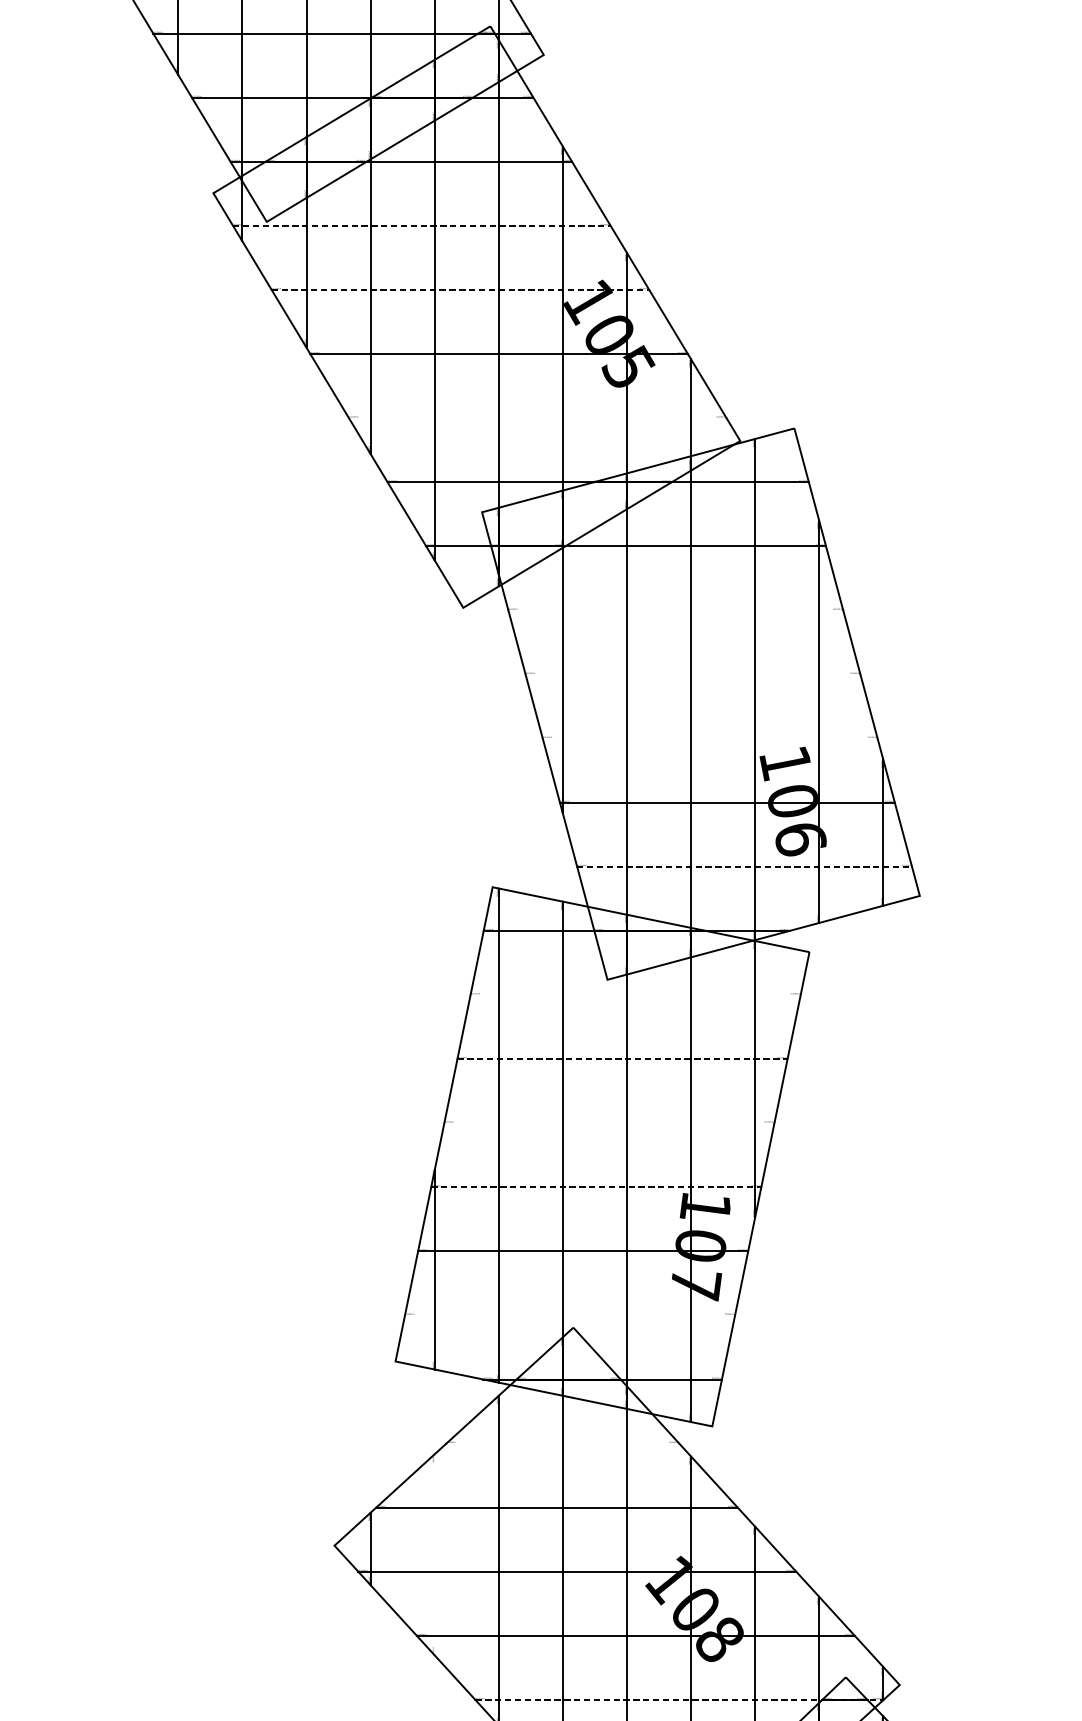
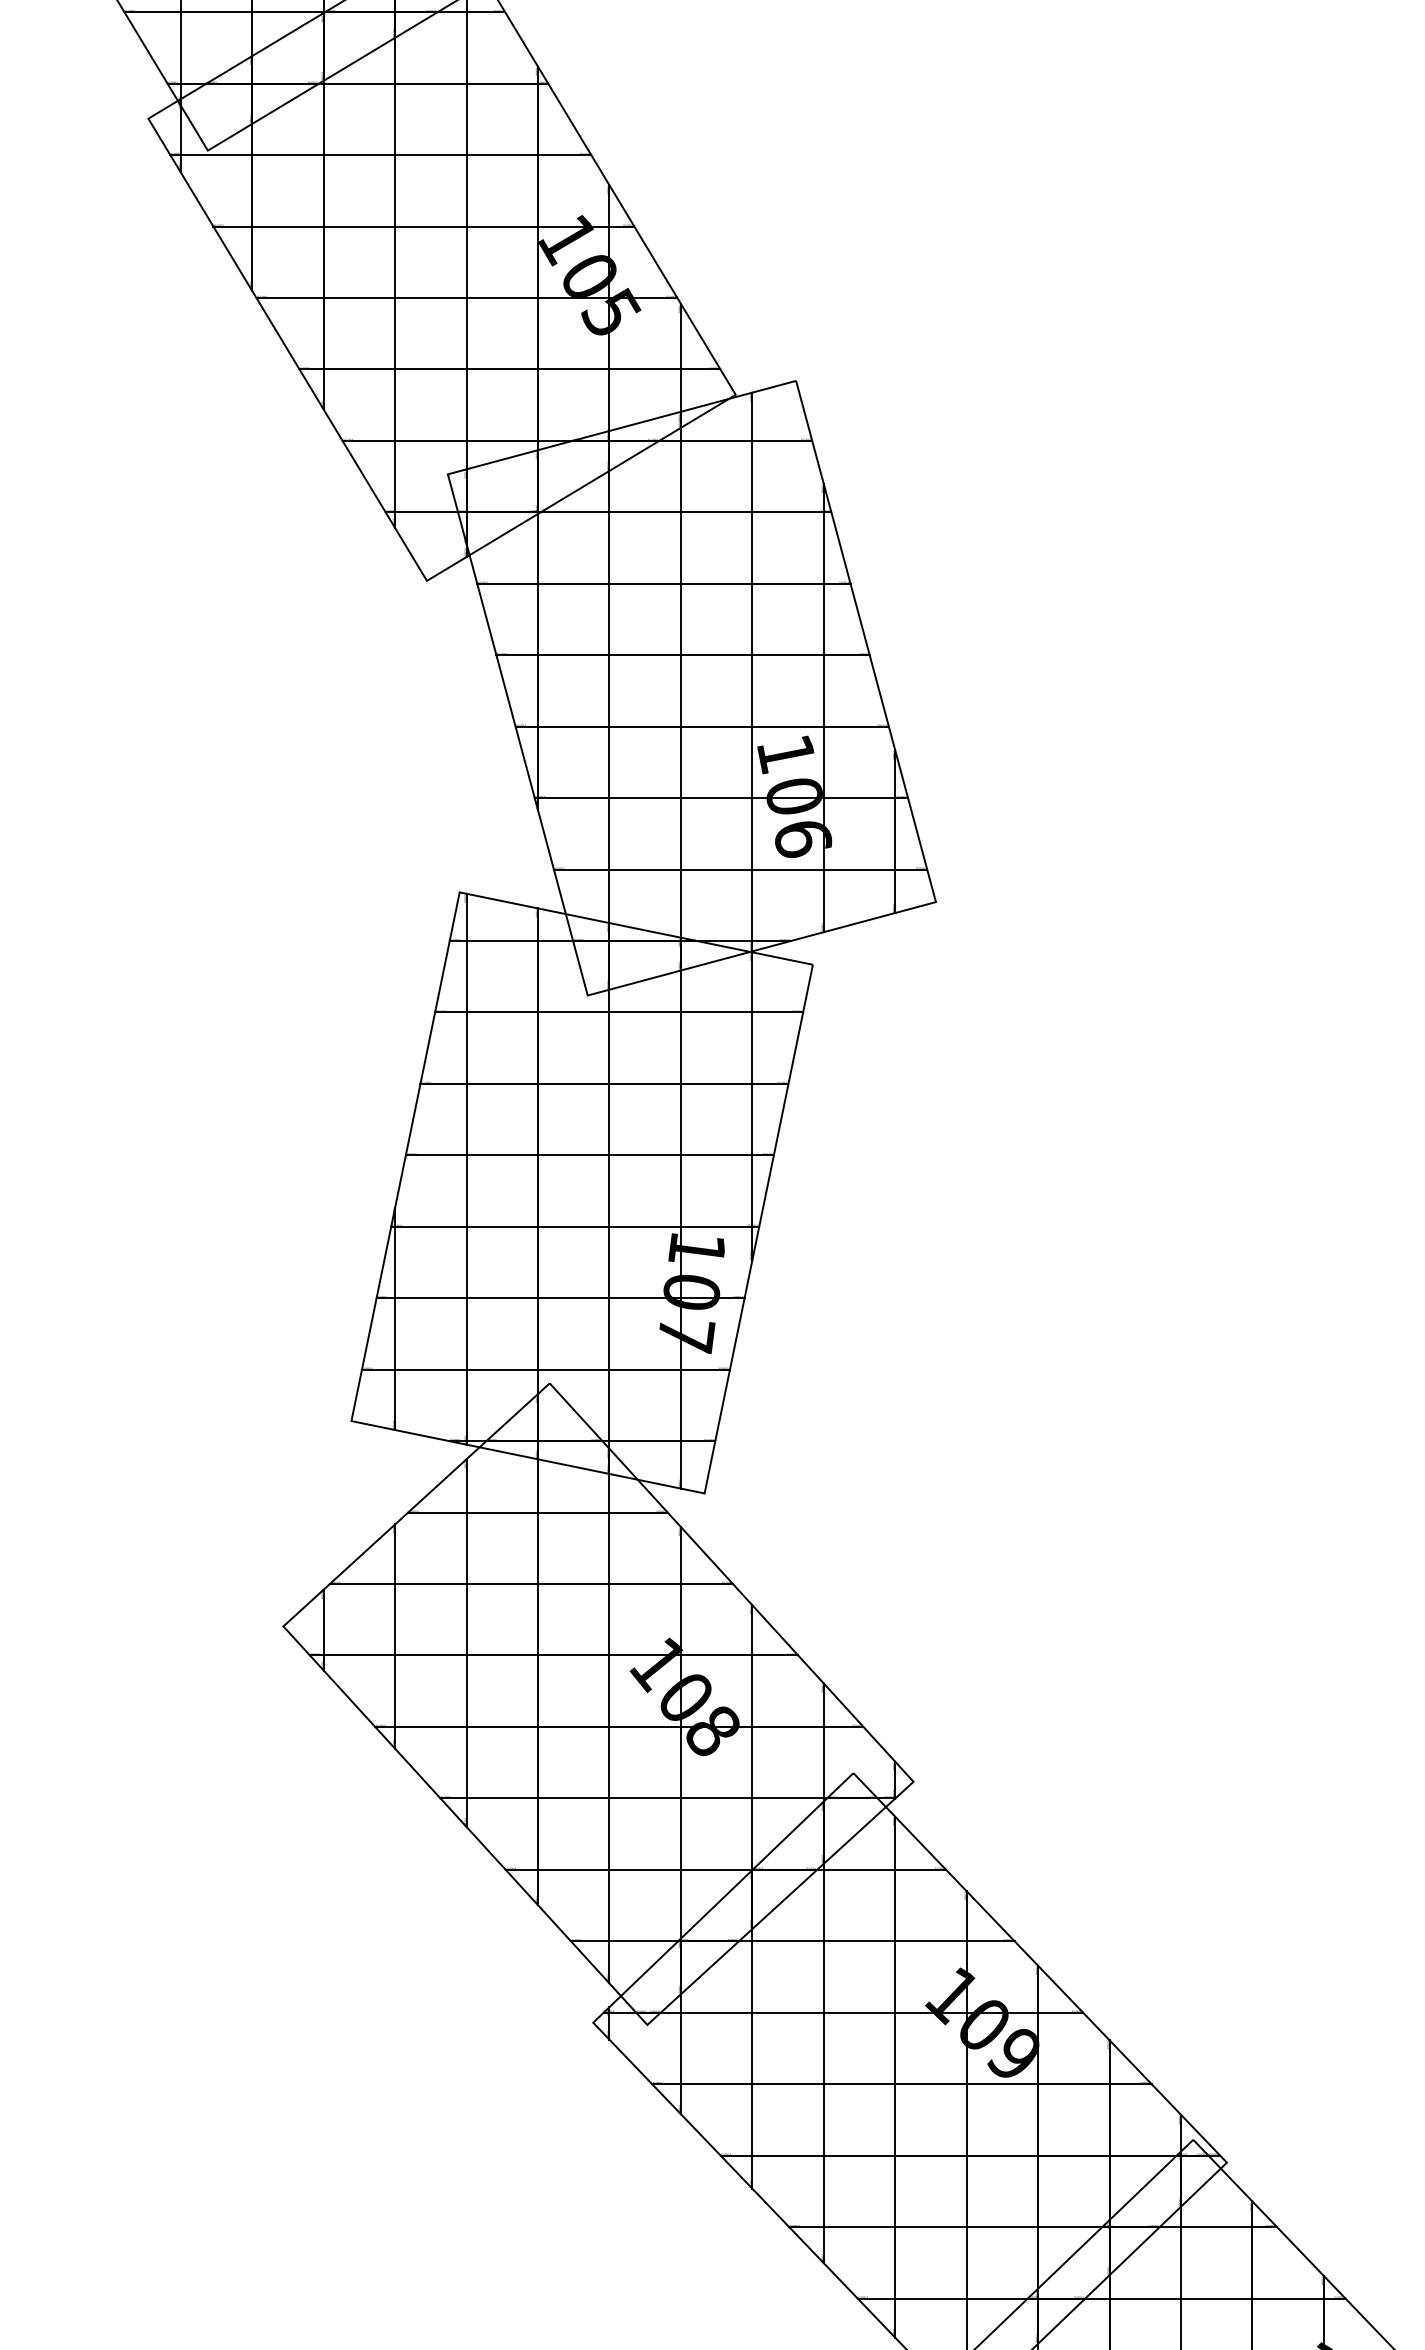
line: (422, 226) -> (381, 155), dashed -> solid
line: (461, 289) -> (424, 226), dashed -> solid
line: (537, 418) -> (509, 369), added
line: (675, 610) -> (663, 583), added
line: (692, 674) -> (682, 655), added
line: (709, 738) -> (701, 726), added
line: (744, 866) -> (740, 869), dashed -> solid
line: (636, 994) -> (619, 1012), added
line: (622, 1058) -> (604, 1083), dashed -> solid
line: (609, 1123) -> (589, 1155), added
line: (596, 1186) -> (575, 1226), dashed -> solid
line: (569, 1315) -> (545, 1369), added
line: (562, 1443) -> (537, 1512), added
line: (435, 1554) -> (395, 1636), added
line: (679, 1700) -> (668, 1798), dashed -> solid

